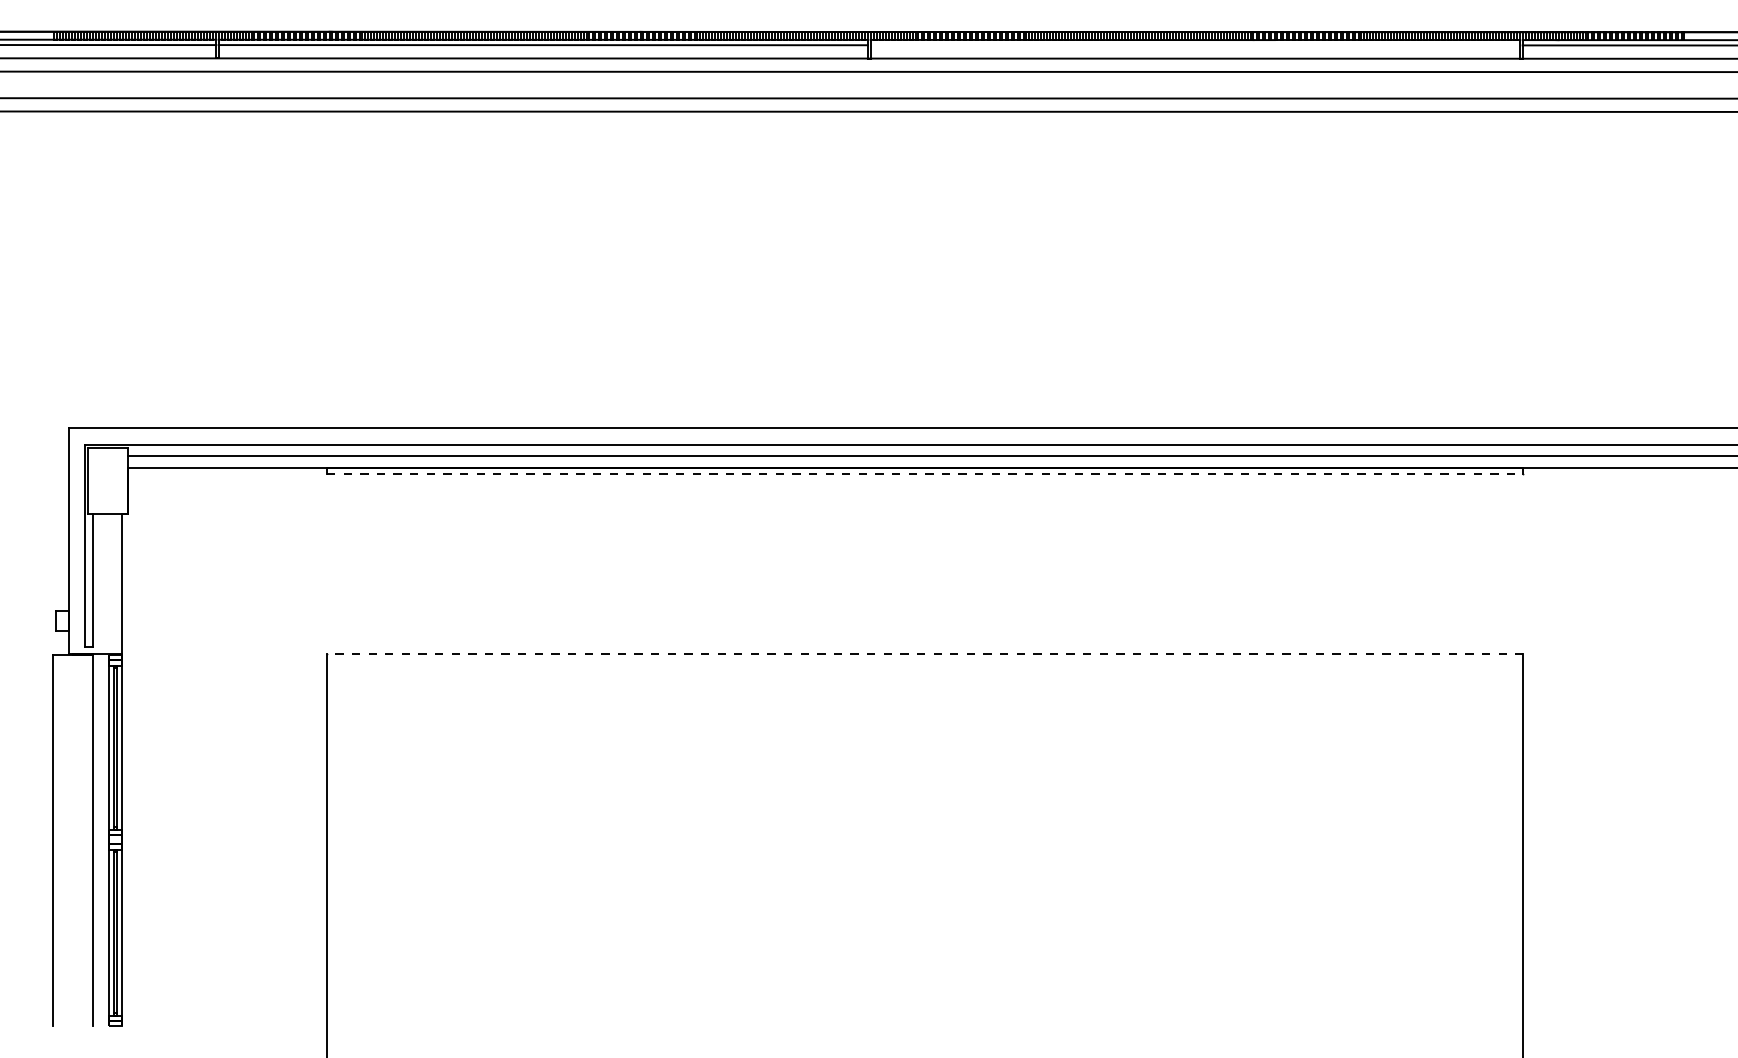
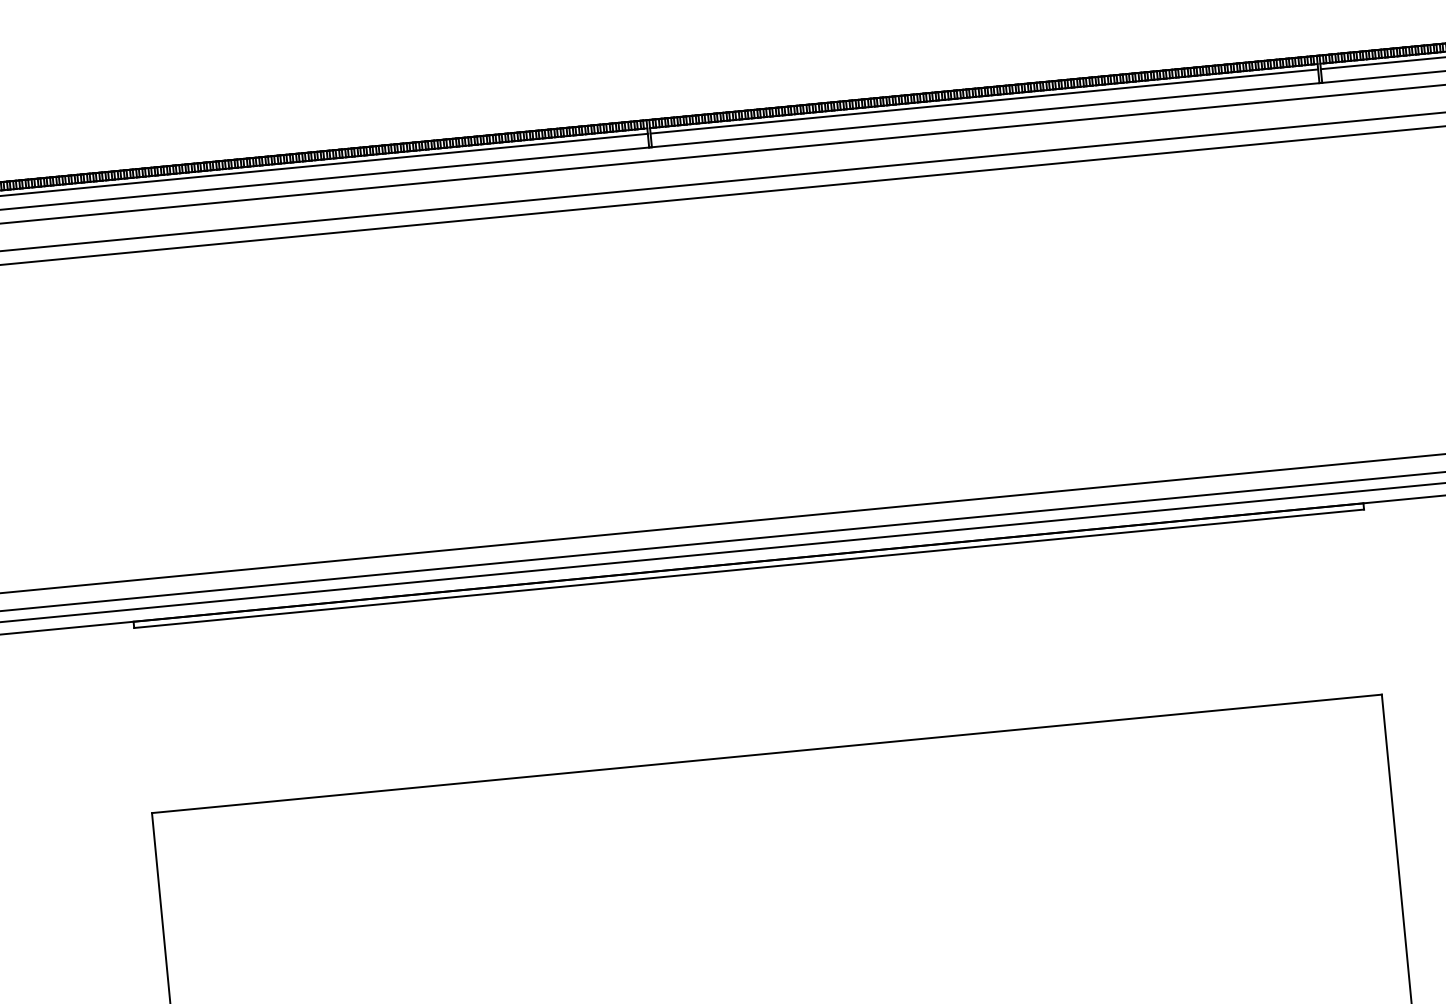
line: (1195, 45) -> (984, 101), added
line: (925, 473) -> (749, 568), dashed -> solid
line: (924, 653) -> (766, 753), dashed -> solid

